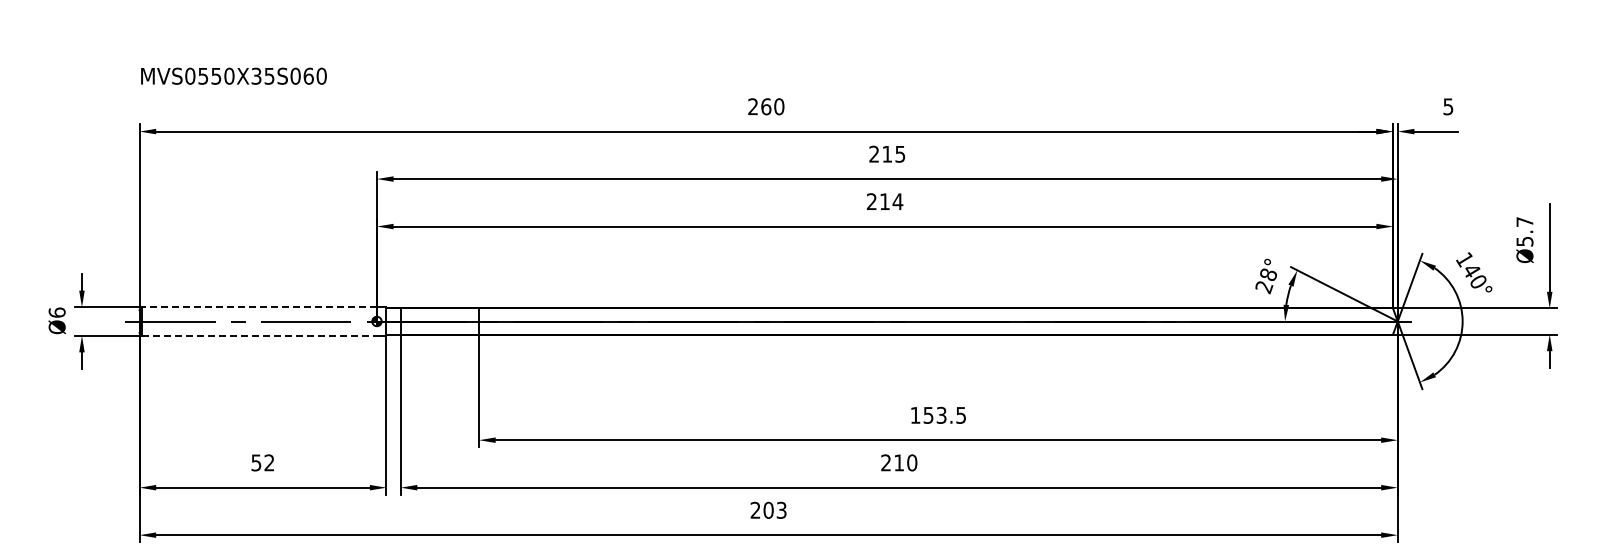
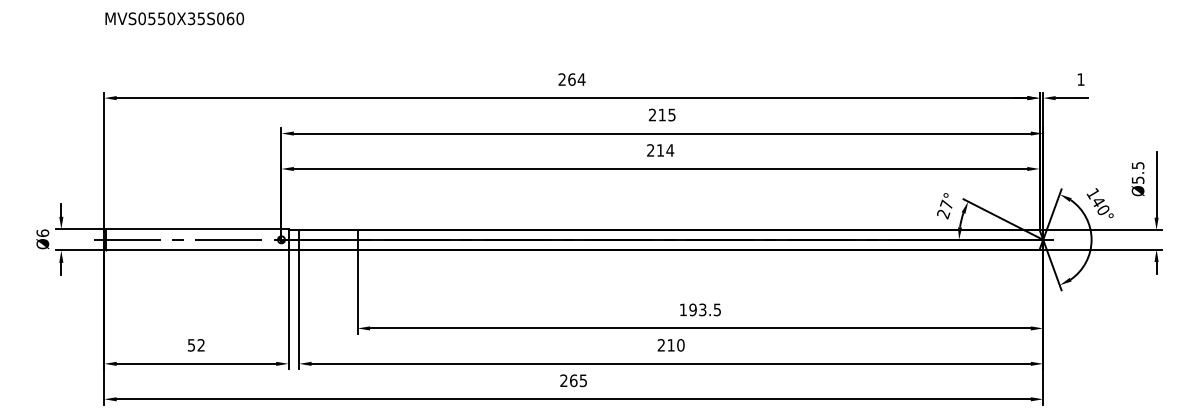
text: (233, 75) -> (174, 18), moved
text: (778, 106) -> (581, 79), 260 -> 264
text: (1448, 106) -> (1081, 79), 5 -> 1
text: (1524, 221) -> (1137, 165), Ø5.7 -> Ø5.5
text: (1267, 273) -> (945, 204), 28° -> 27°
line: (259, 307) -> (193, 229), dashed -> solid
line: (260, 335) -> (194, 250), dashed -> solid
text: (928, 414) -> (693, 309), 153.5 -> 193.5
text: (774, 509) -> (578, 380), 203 -> 265

